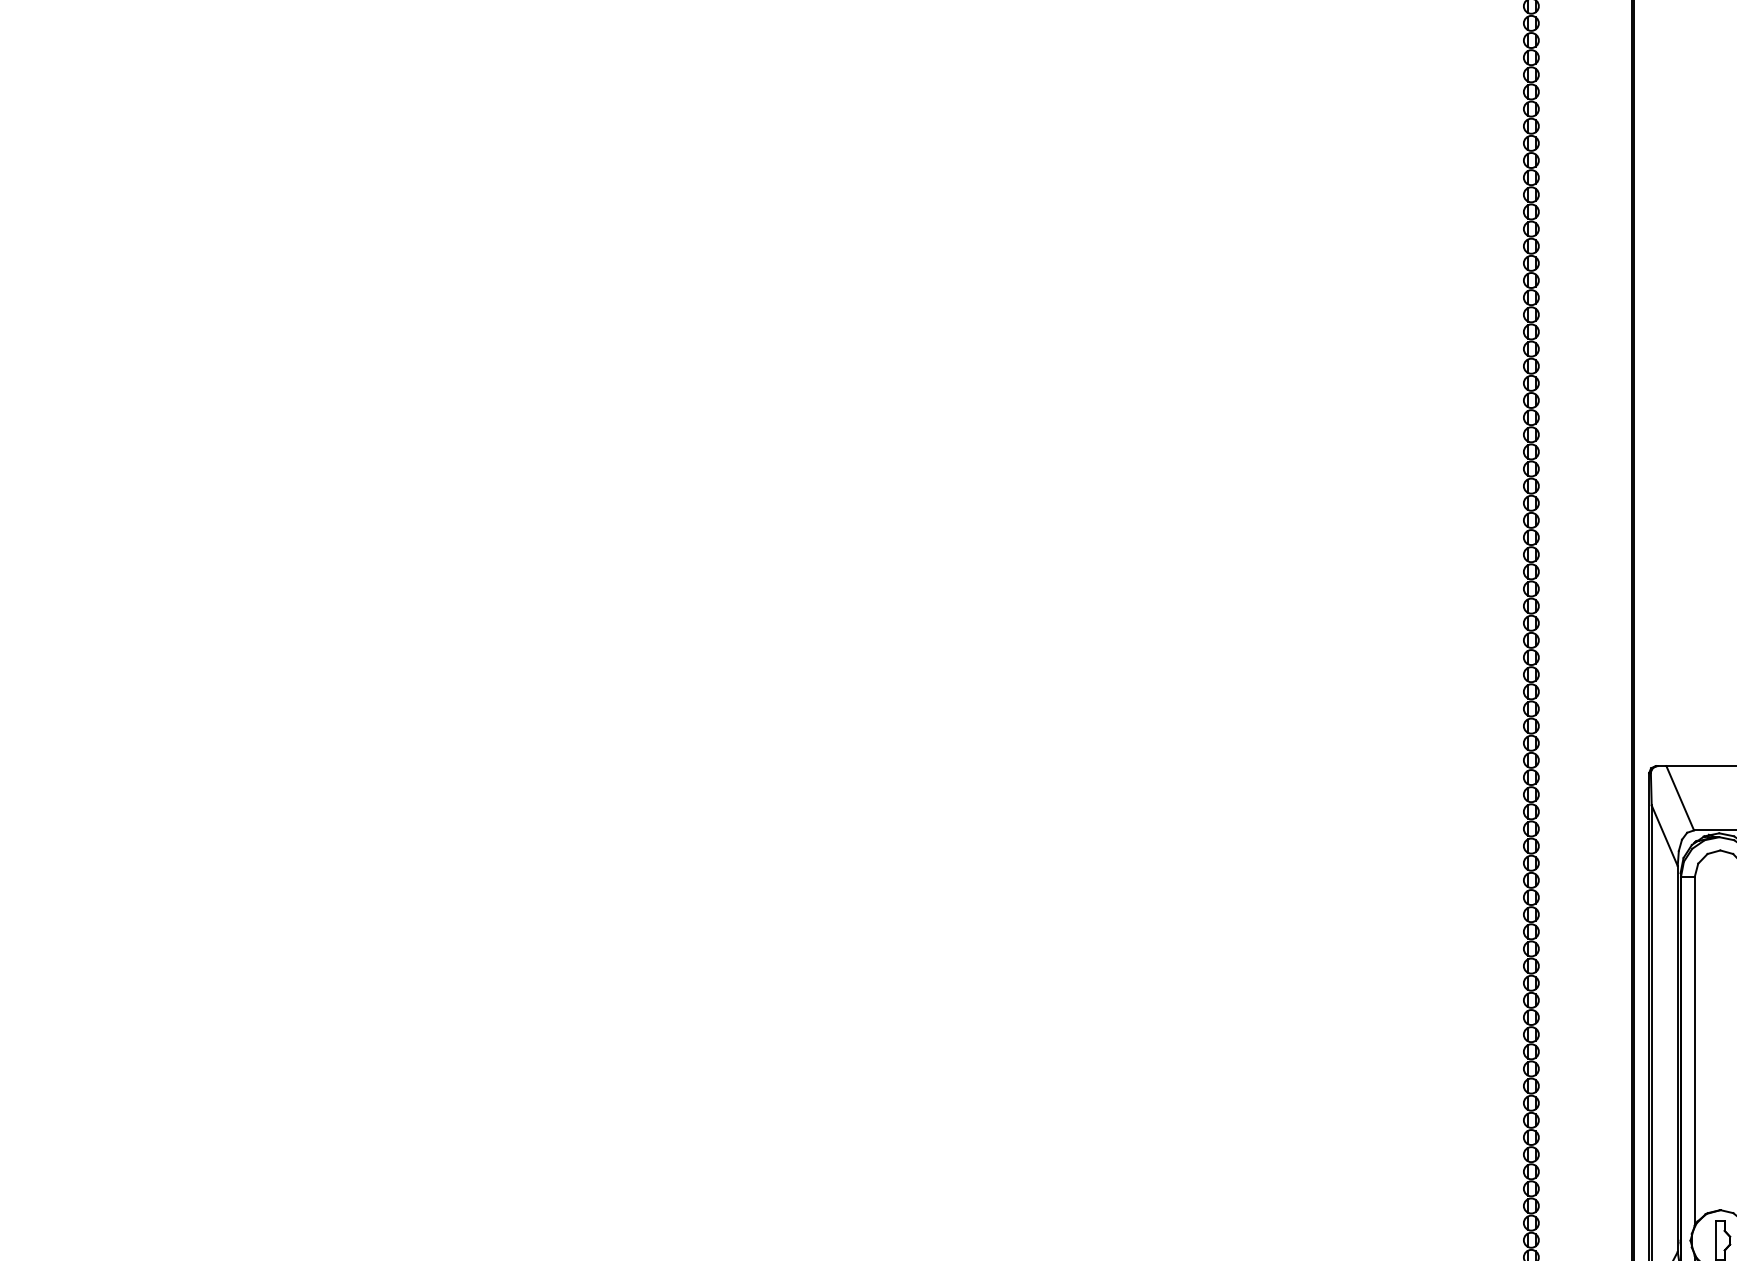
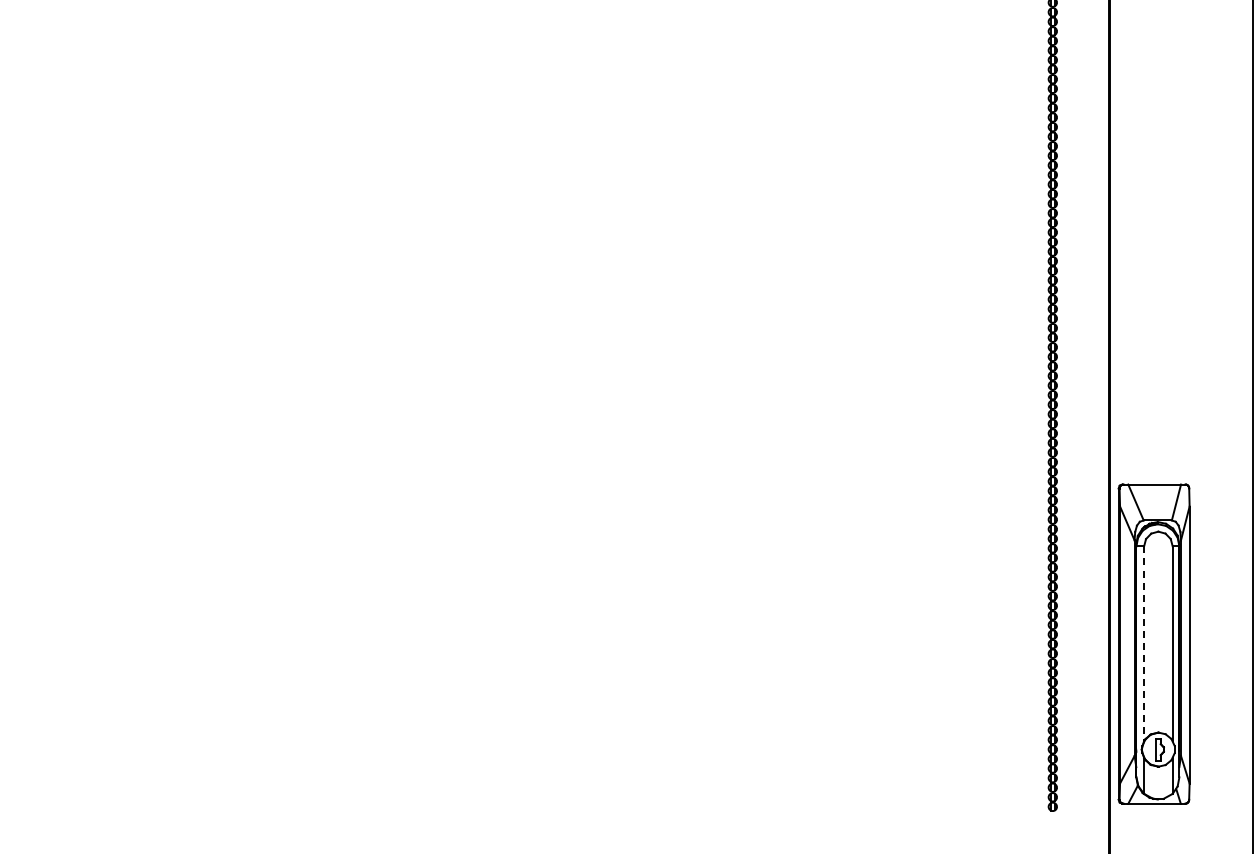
line: (1695, 1052) -> (1144, 644), solid -> dashed

